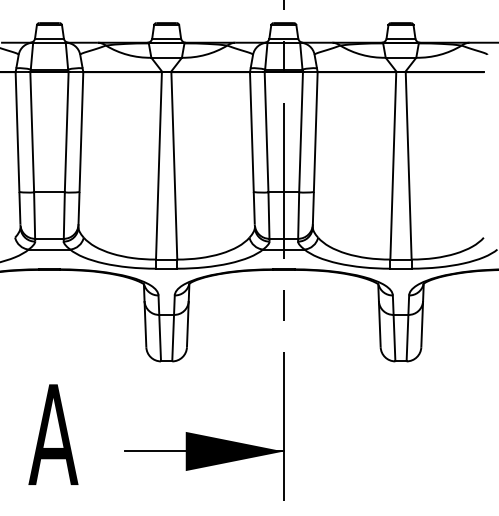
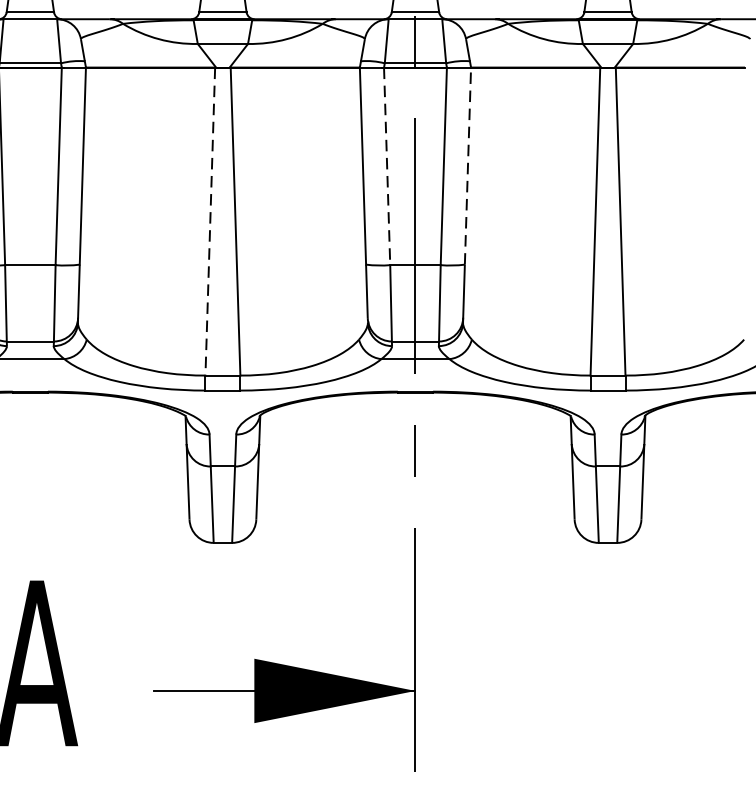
line: (266, 132) -> (387, 166), solid -> dashed
line: (315, 132) -> (467, 166), solid -> dashed
line: (158, 165) -> (209, 220), solid -> dashed

